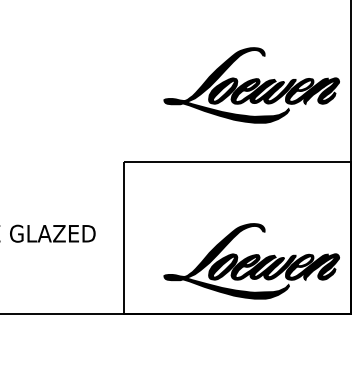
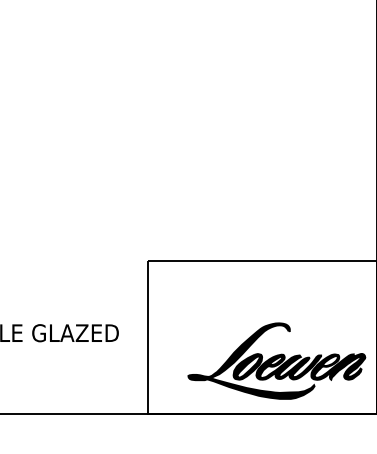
part: (251, 84) -> (276, 182), removed

